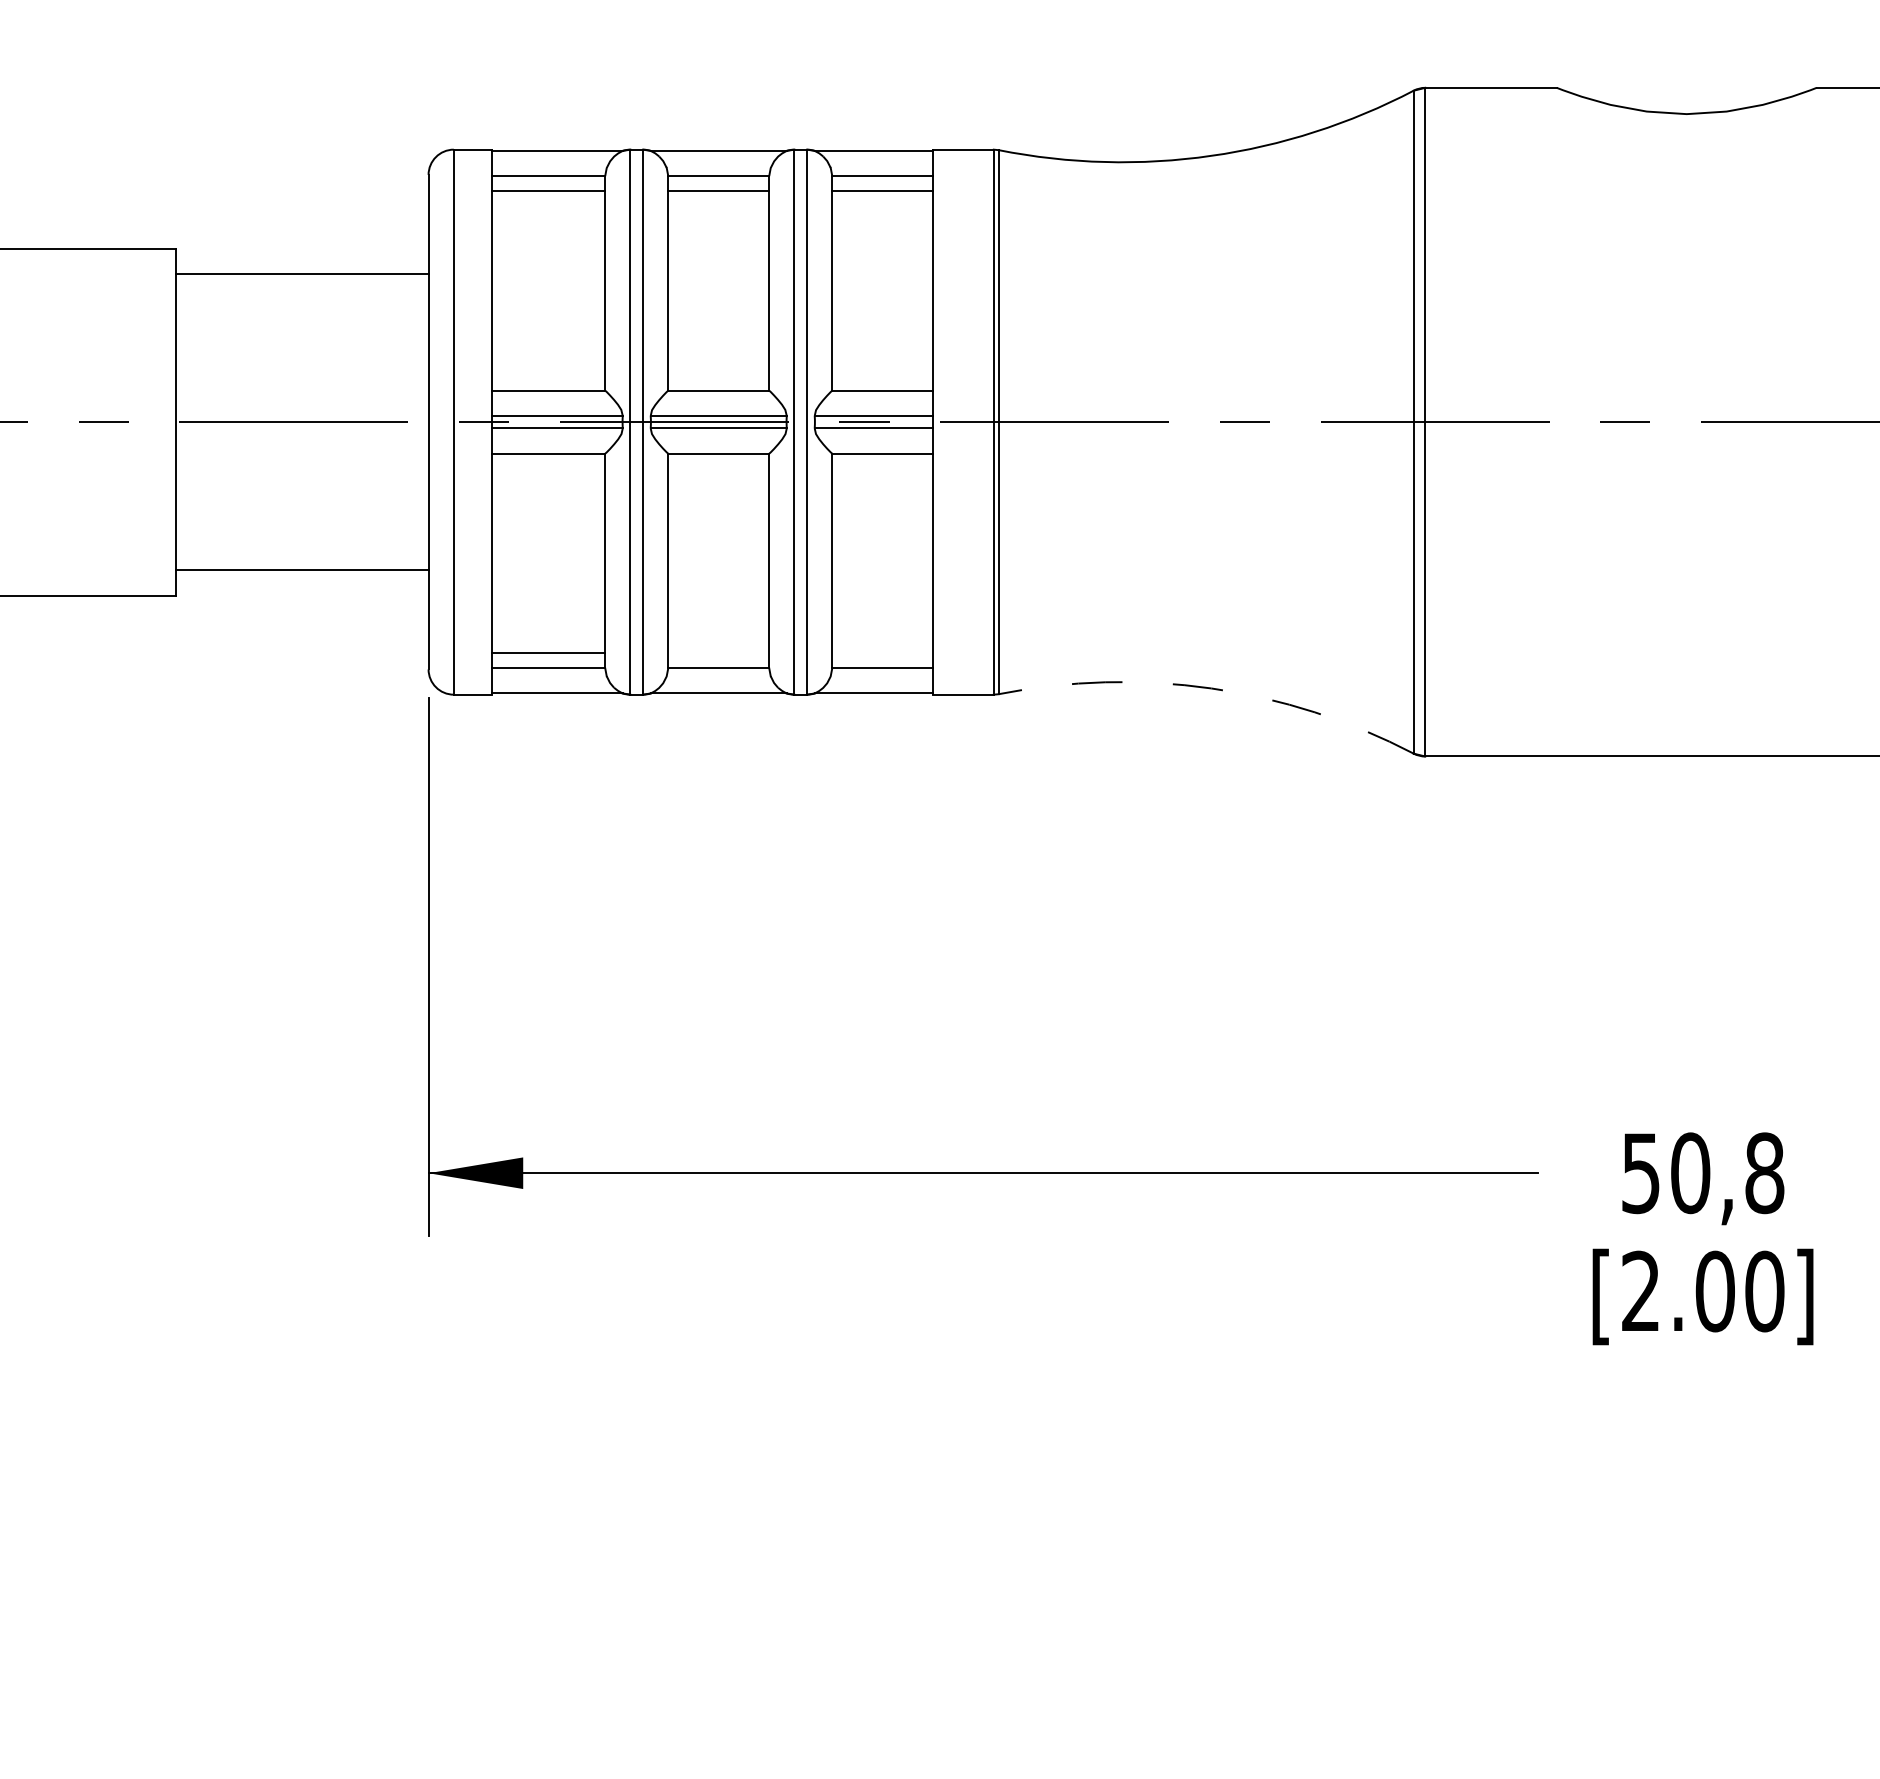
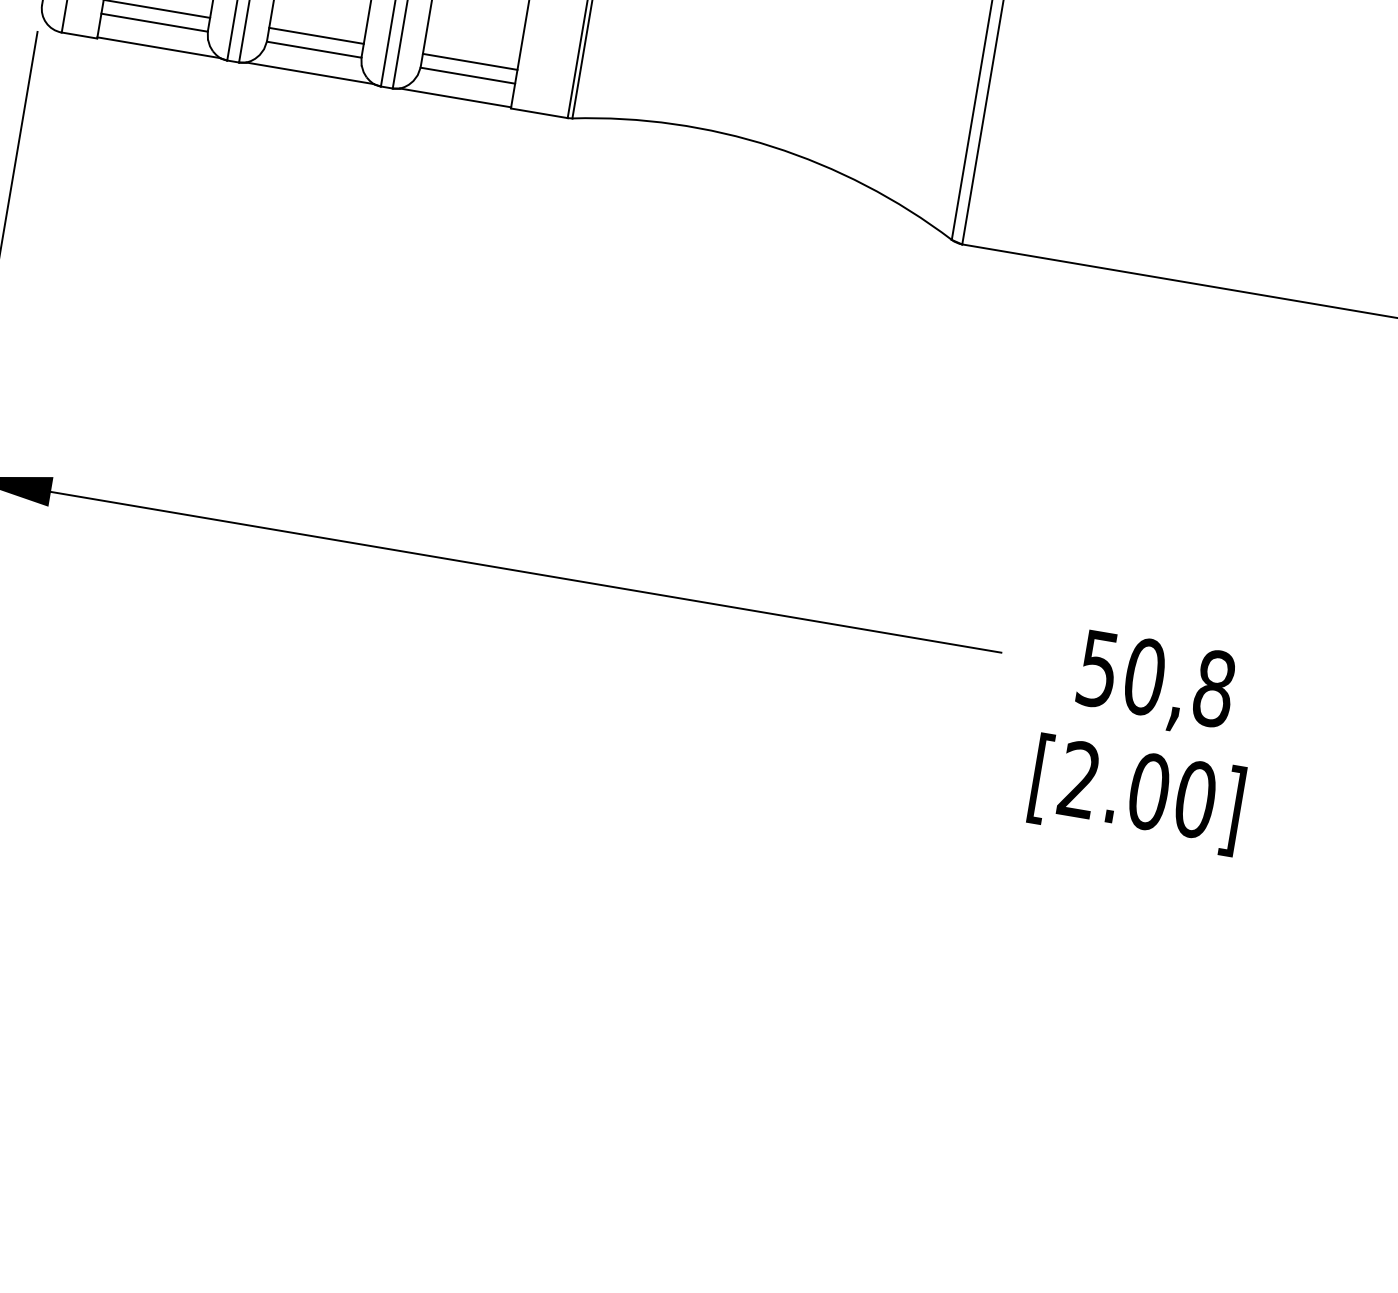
line: (718, 653) -> (316, 35), added
line: (882, 653) -> (469, 61), added
arc: (1211, 688) -> (772, 146), dashed -> solid

